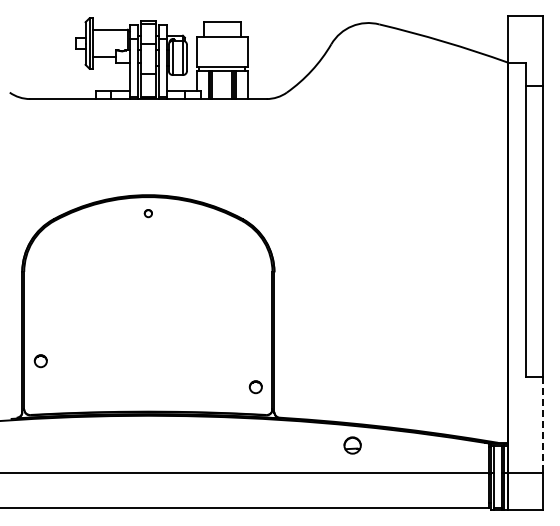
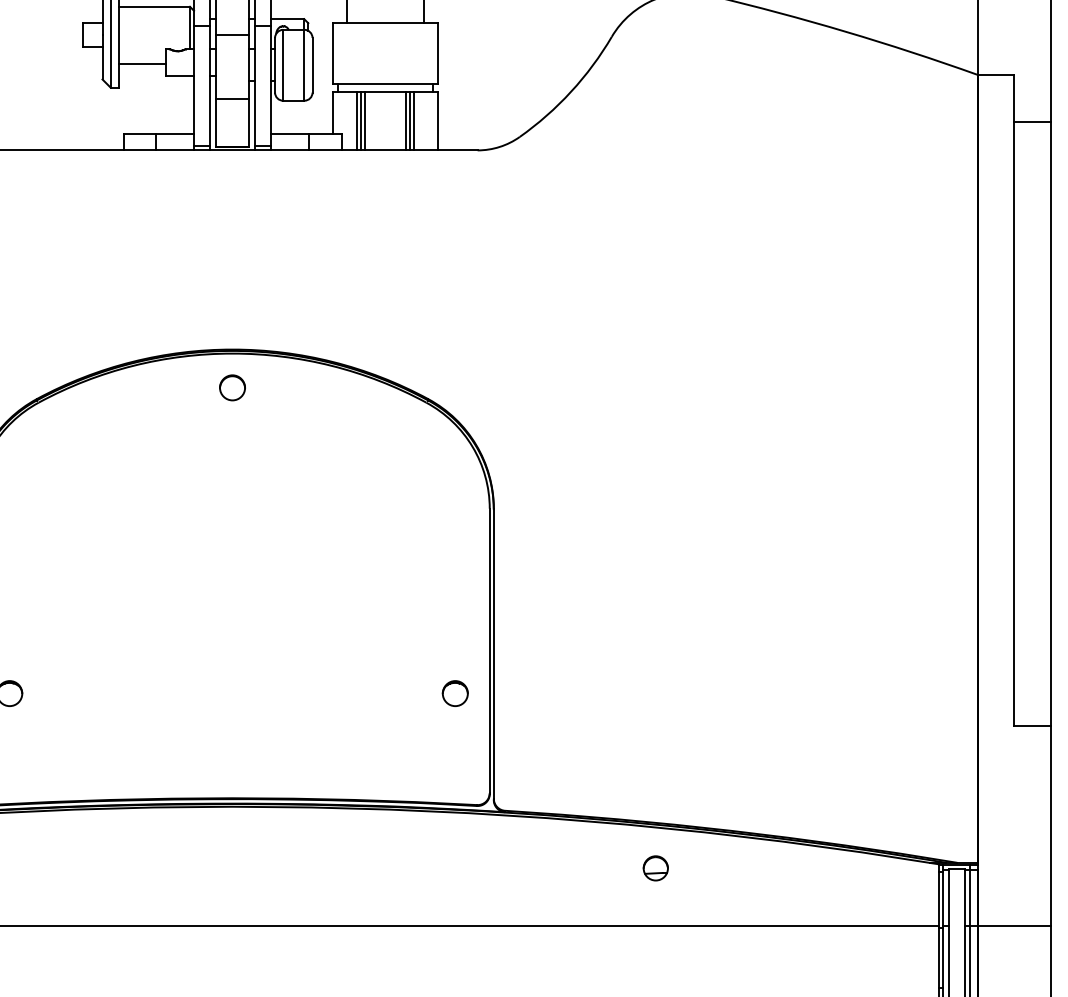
circle: (148, 213) -> (232, 387), size x1.67
circle: (255, 387) -> (454, 694), moved
line: (543, 425) -> (1051, 826), dashed -> solid
part: (352, 445) -> (655, 868), size x0.71

